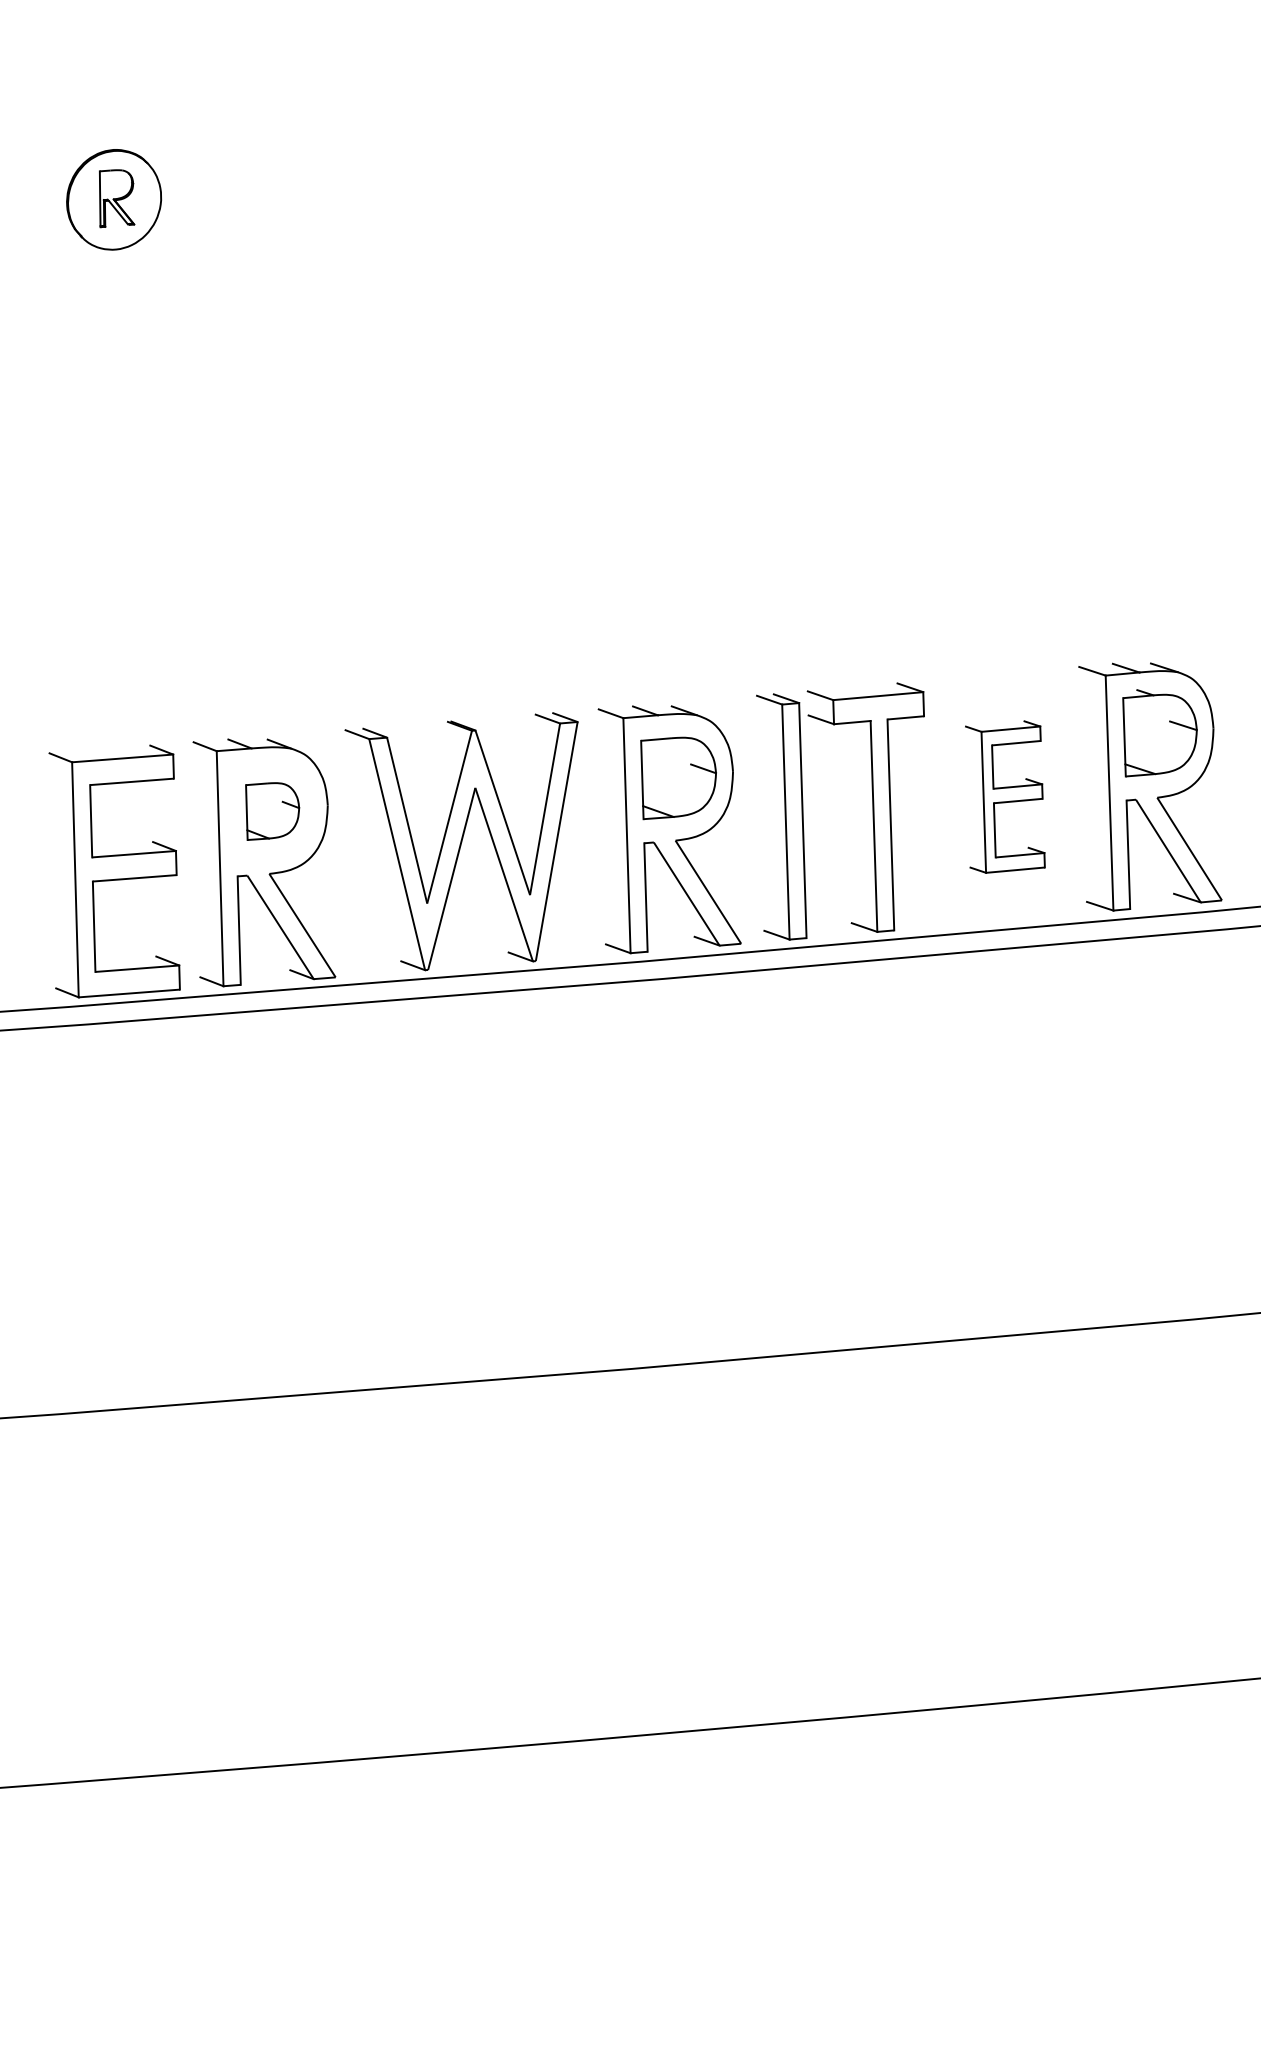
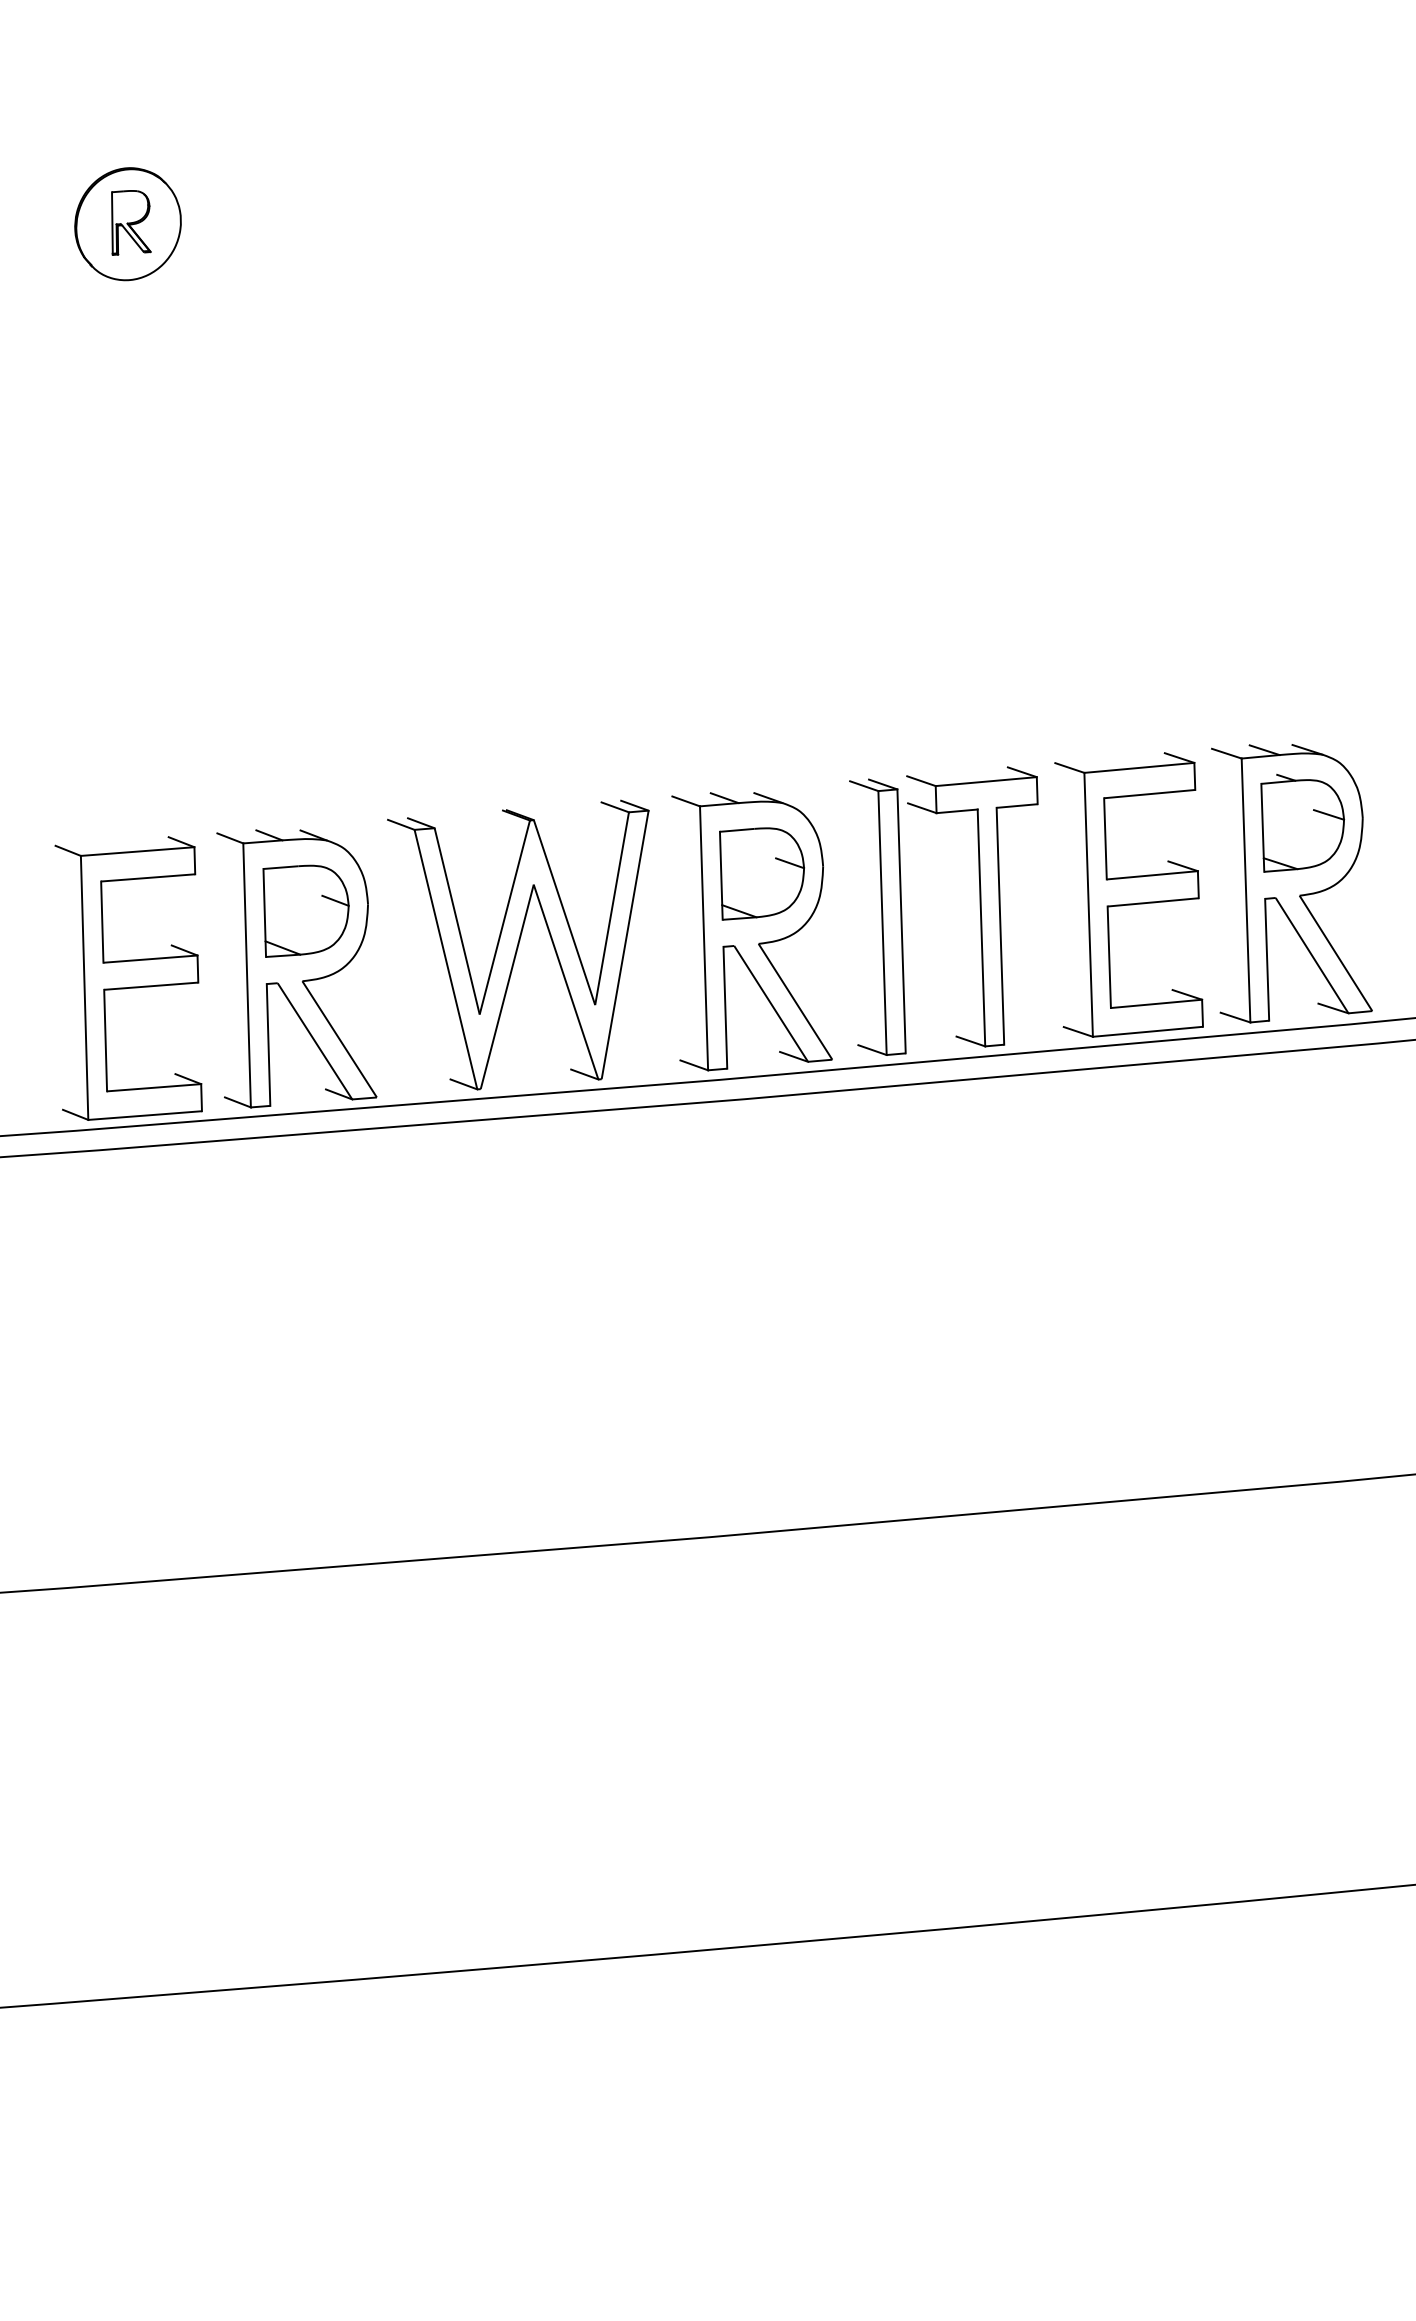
part: (1004, 796) -> (1128, 894), size x1.67
part: (272, 810) -> (305, 910), size x1.43

